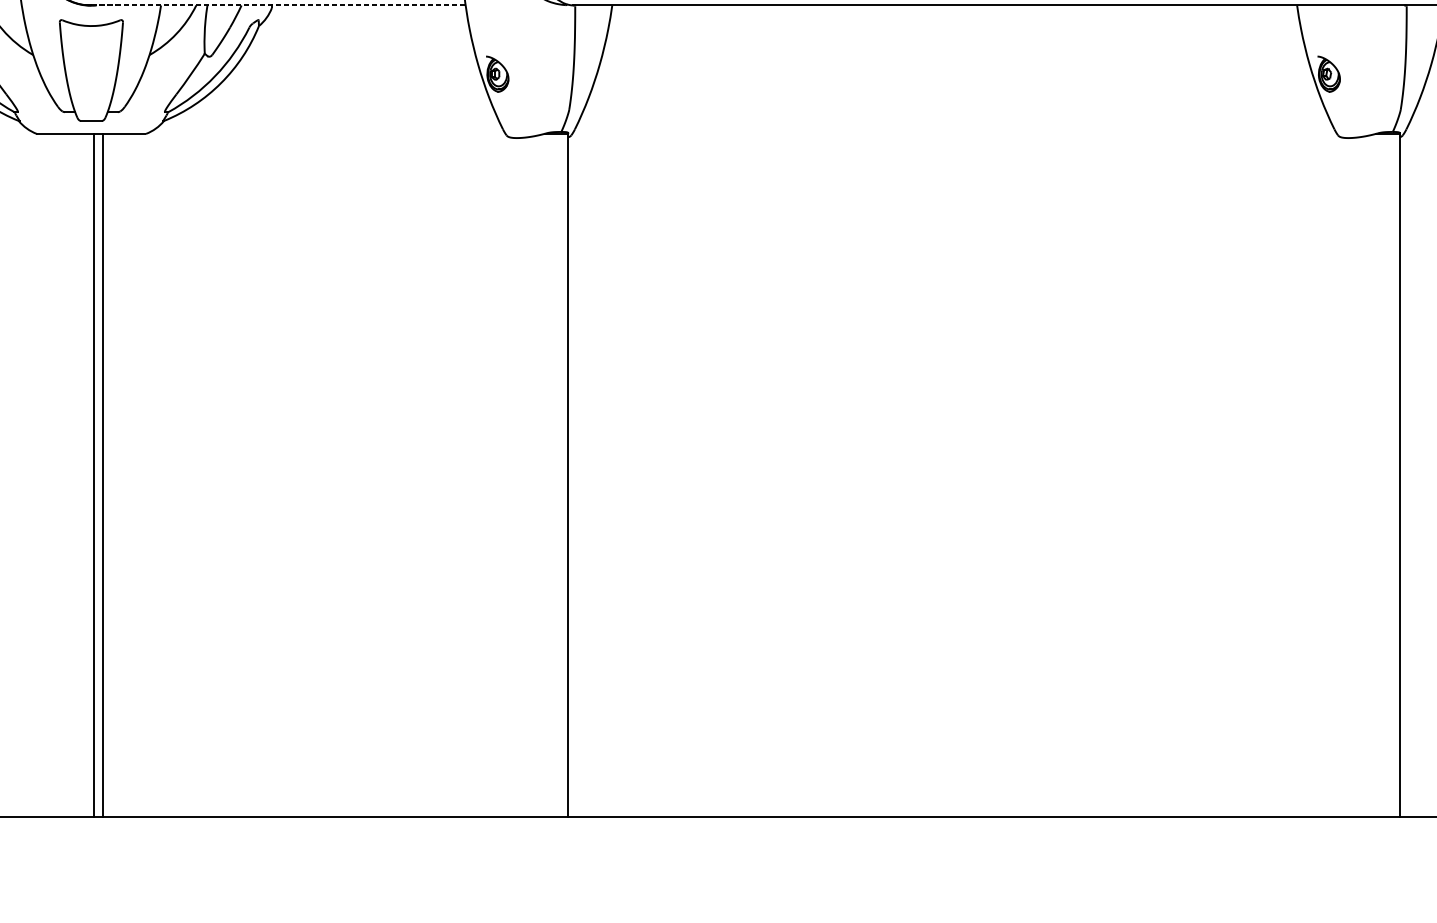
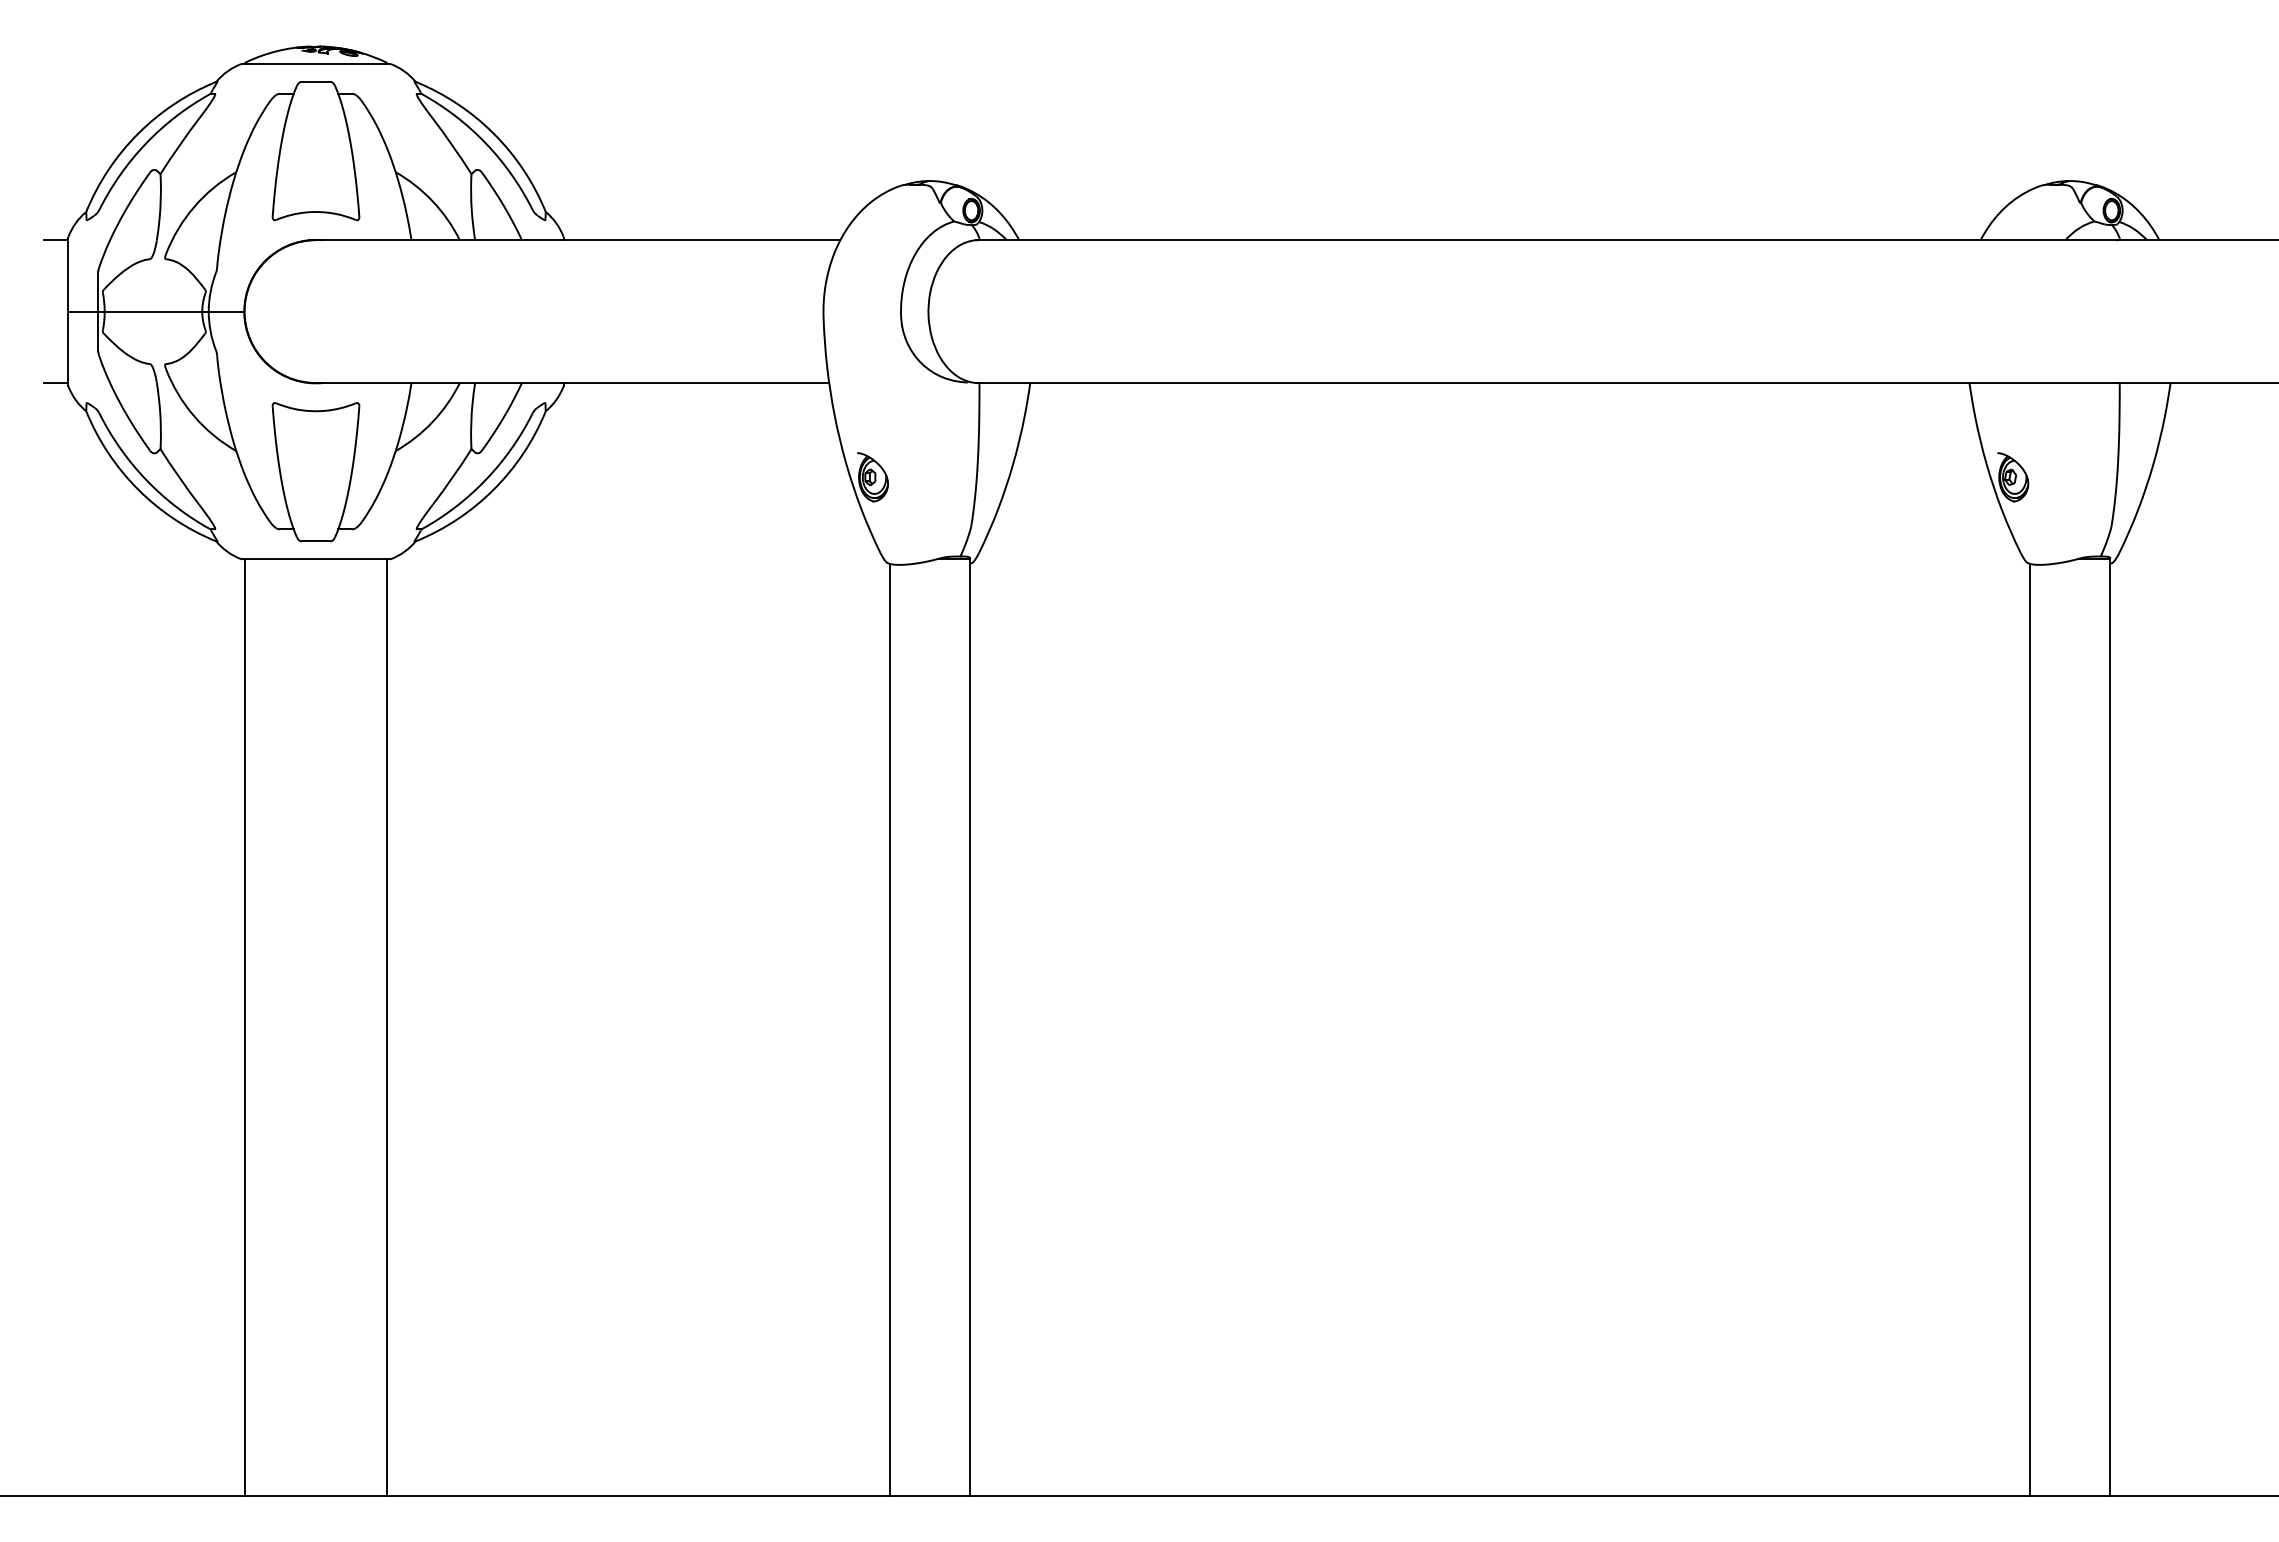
line: (278, 5) -> (572, 383), dashed -> solid
line: (93, 475) -> (244, 1027), moved
line: (103, 475) -> (387, 1027), moved
line: (509, 476) -> (889, 1029), added
line: (1341, 476) -> (2030, 1029), added

